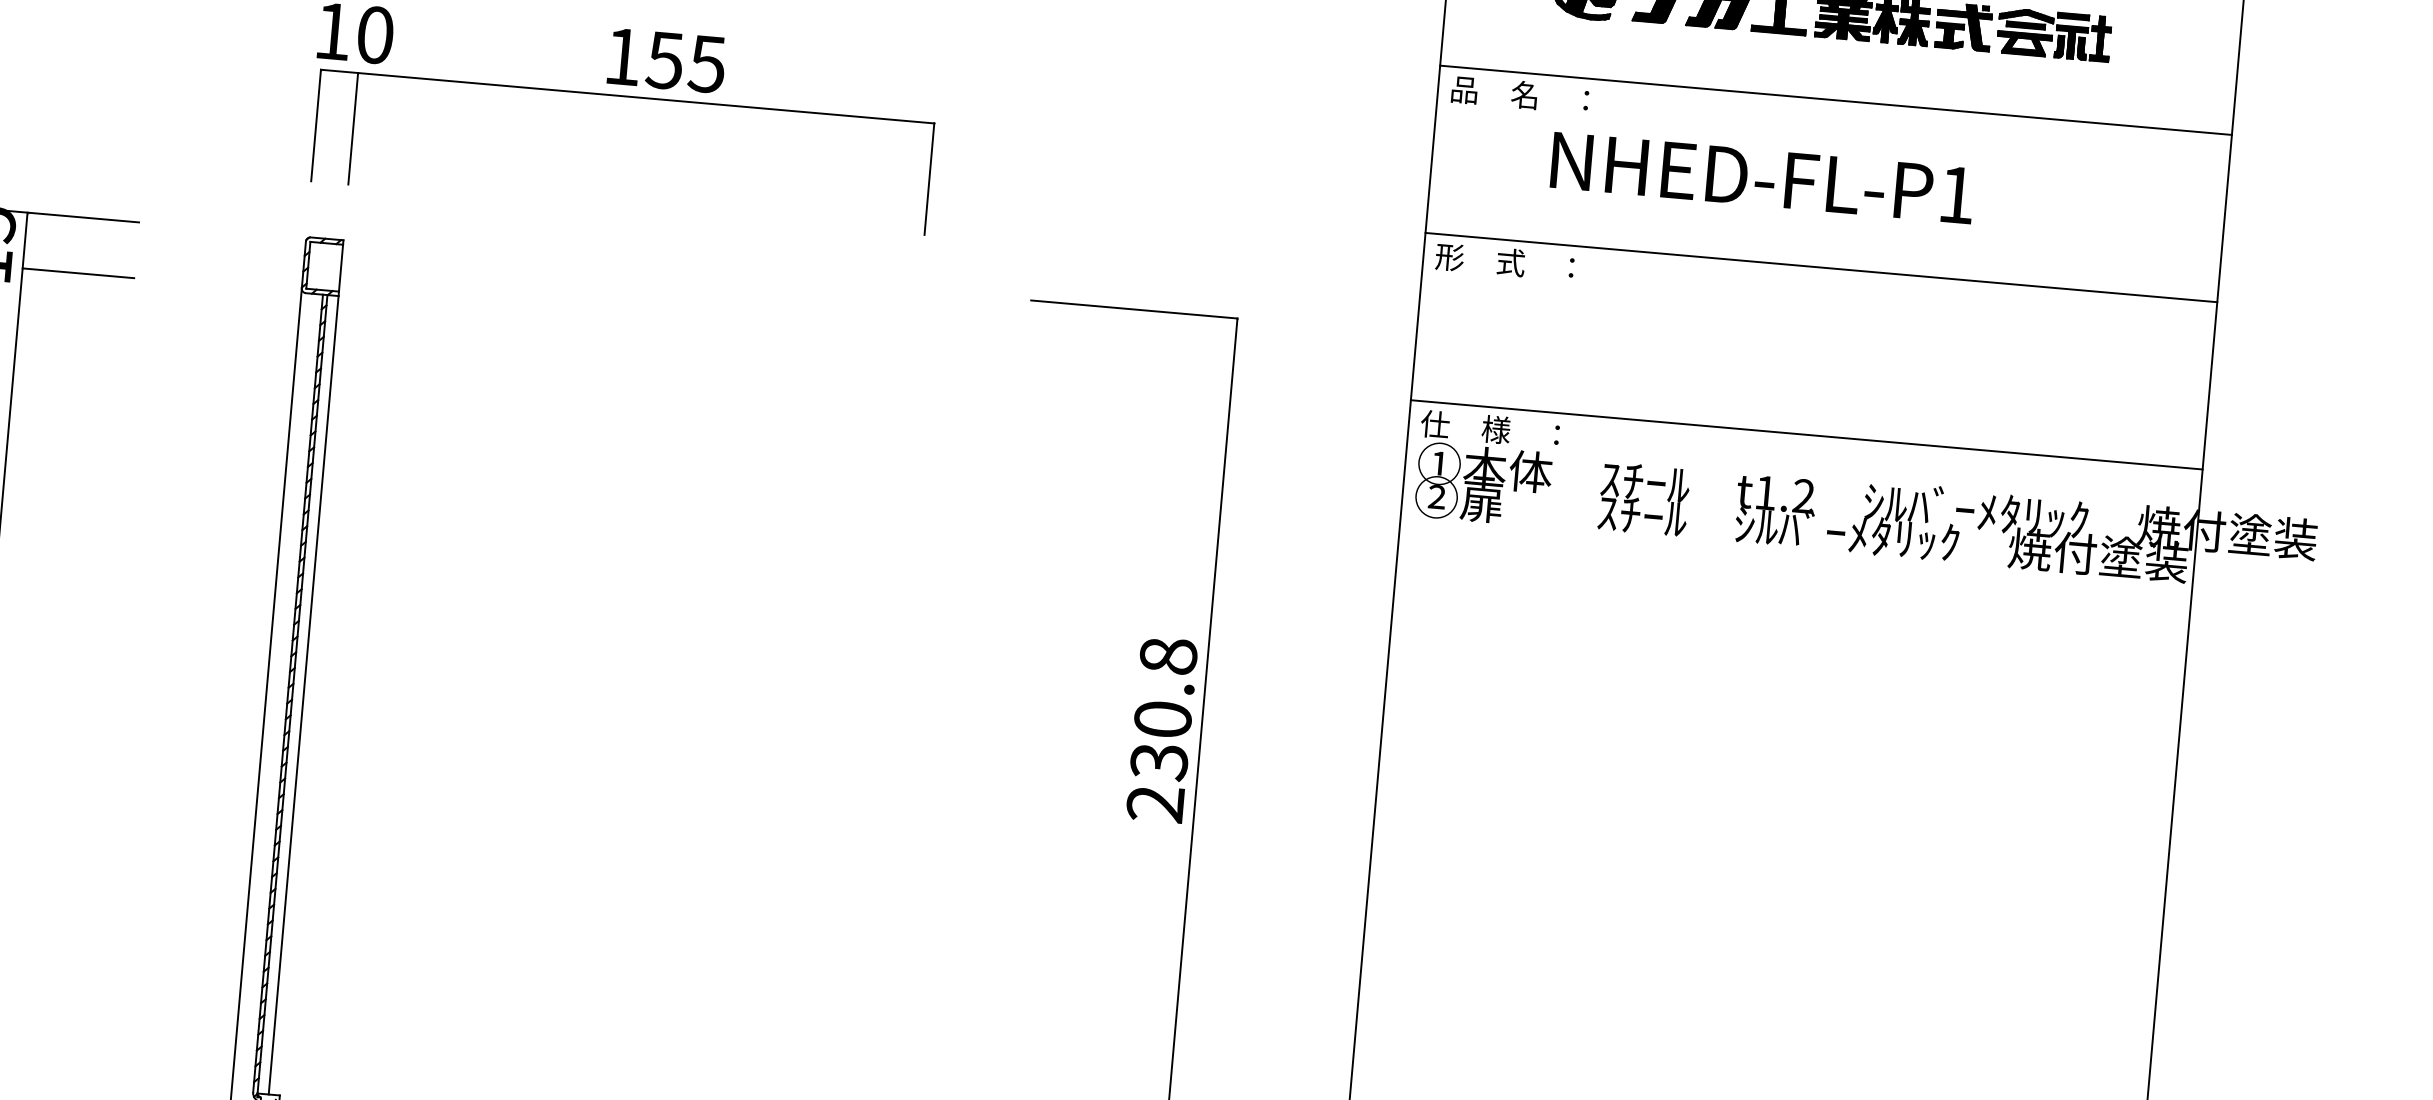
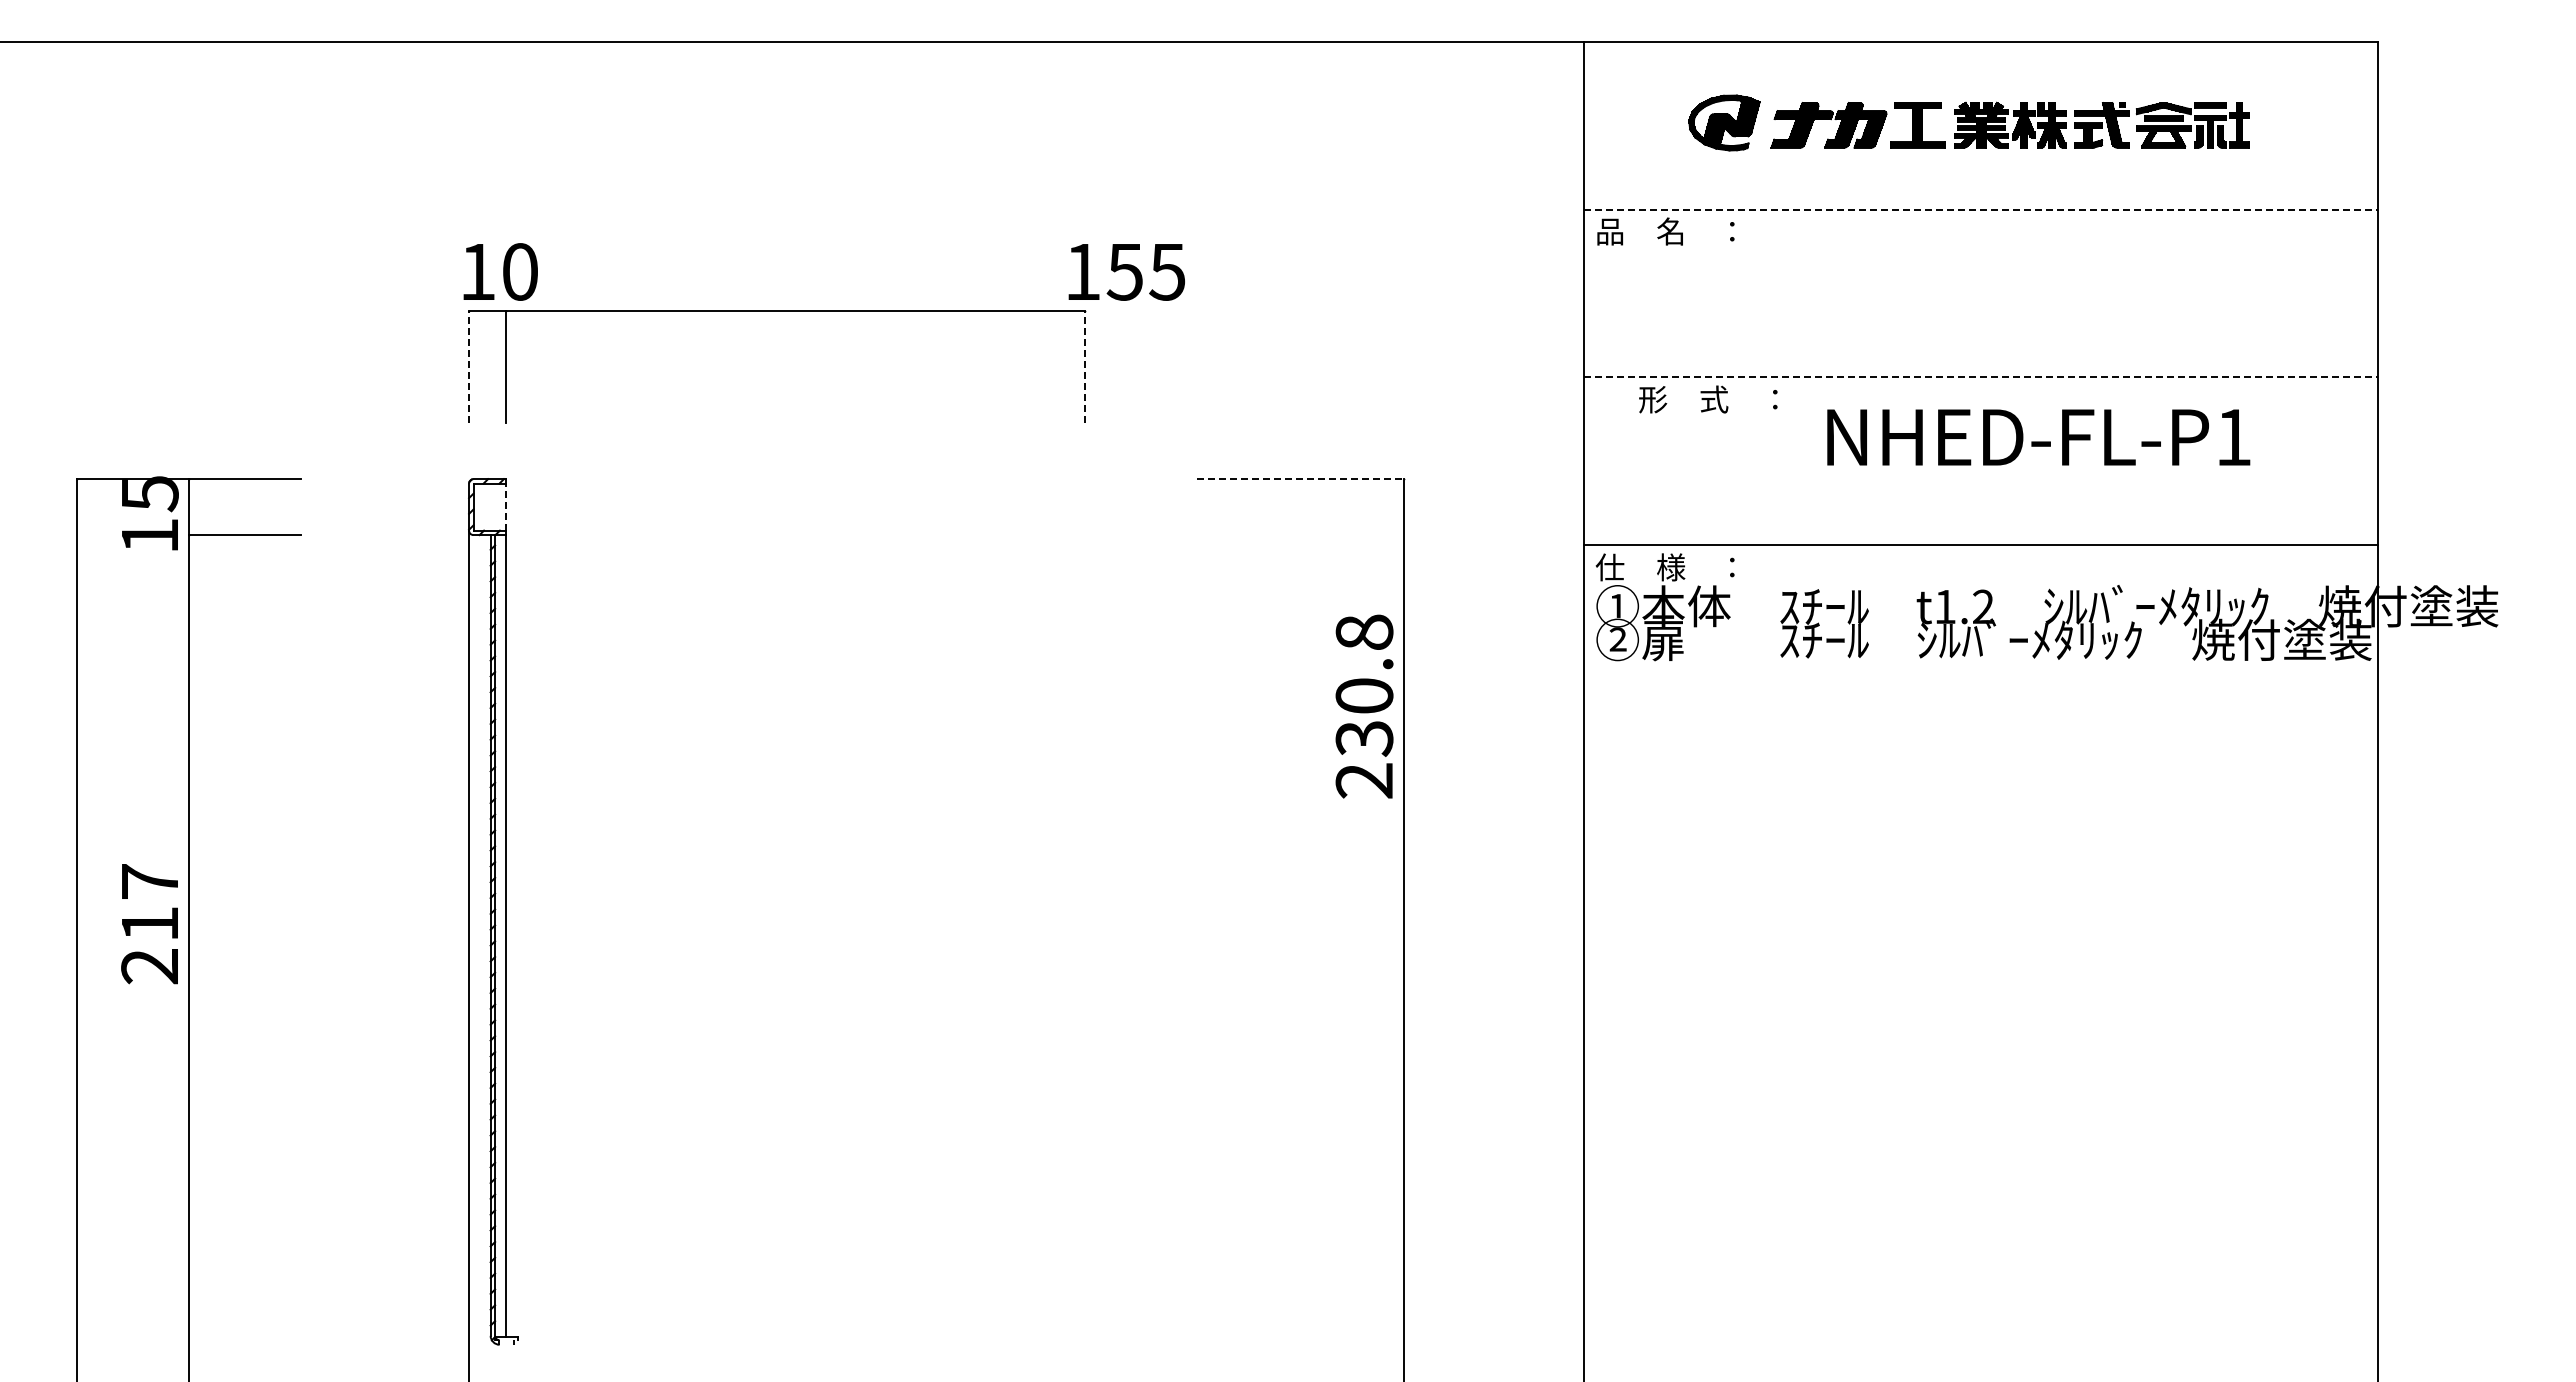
text: (666, 61) -> (1126, 272), moved
line: (1836, 100) -> (1981, 209), solid -> dashed
line: (316, 125) -> (469, 367), solid -> dashed
text: (1762, 178) -> (2038, 437), moved
line: (929, 179) -> (1084, 367), solid -> dashed
text: (1505, 262) -> (1708, 399), moved
line: (1821, 267) -> (1981, 377), solid -> dashed
line: (341, 268) -> (506, 507), solid -> dashed
line: (1134, 309) -> (1300, 479), solid -> dashed
text: (1162, 729) -> (1364, 706), moved

